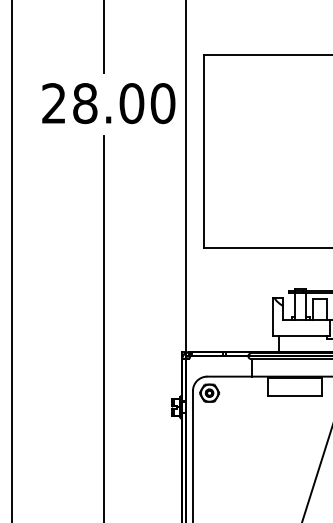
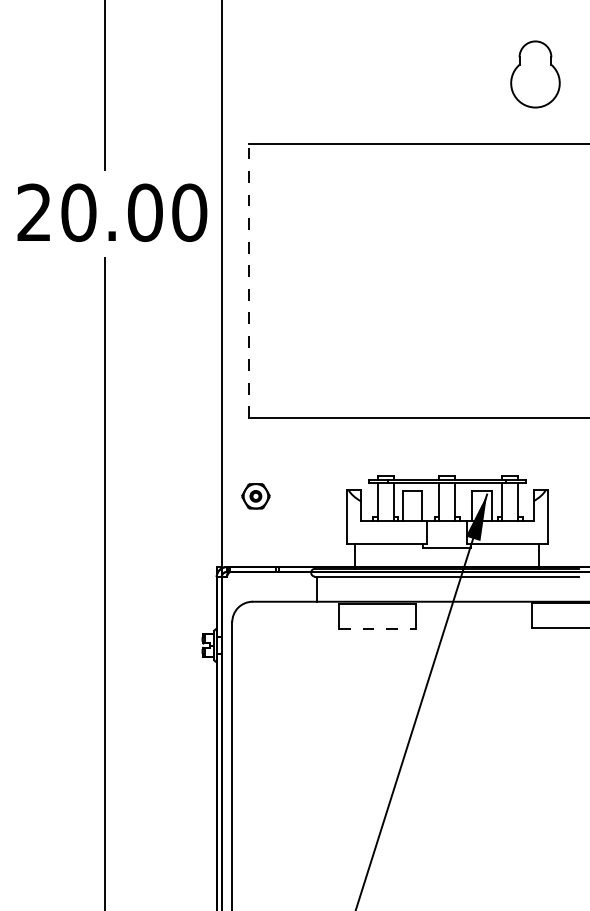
text: (85, 103) -> (78, 212), 28.00 -> 20.00
line: (204, 151) -> (248, 280), solid -> dashed
part: (209, 393) -> (255, 496), moved
line: (294, 396) -> (377, 629), solid -> dashed

